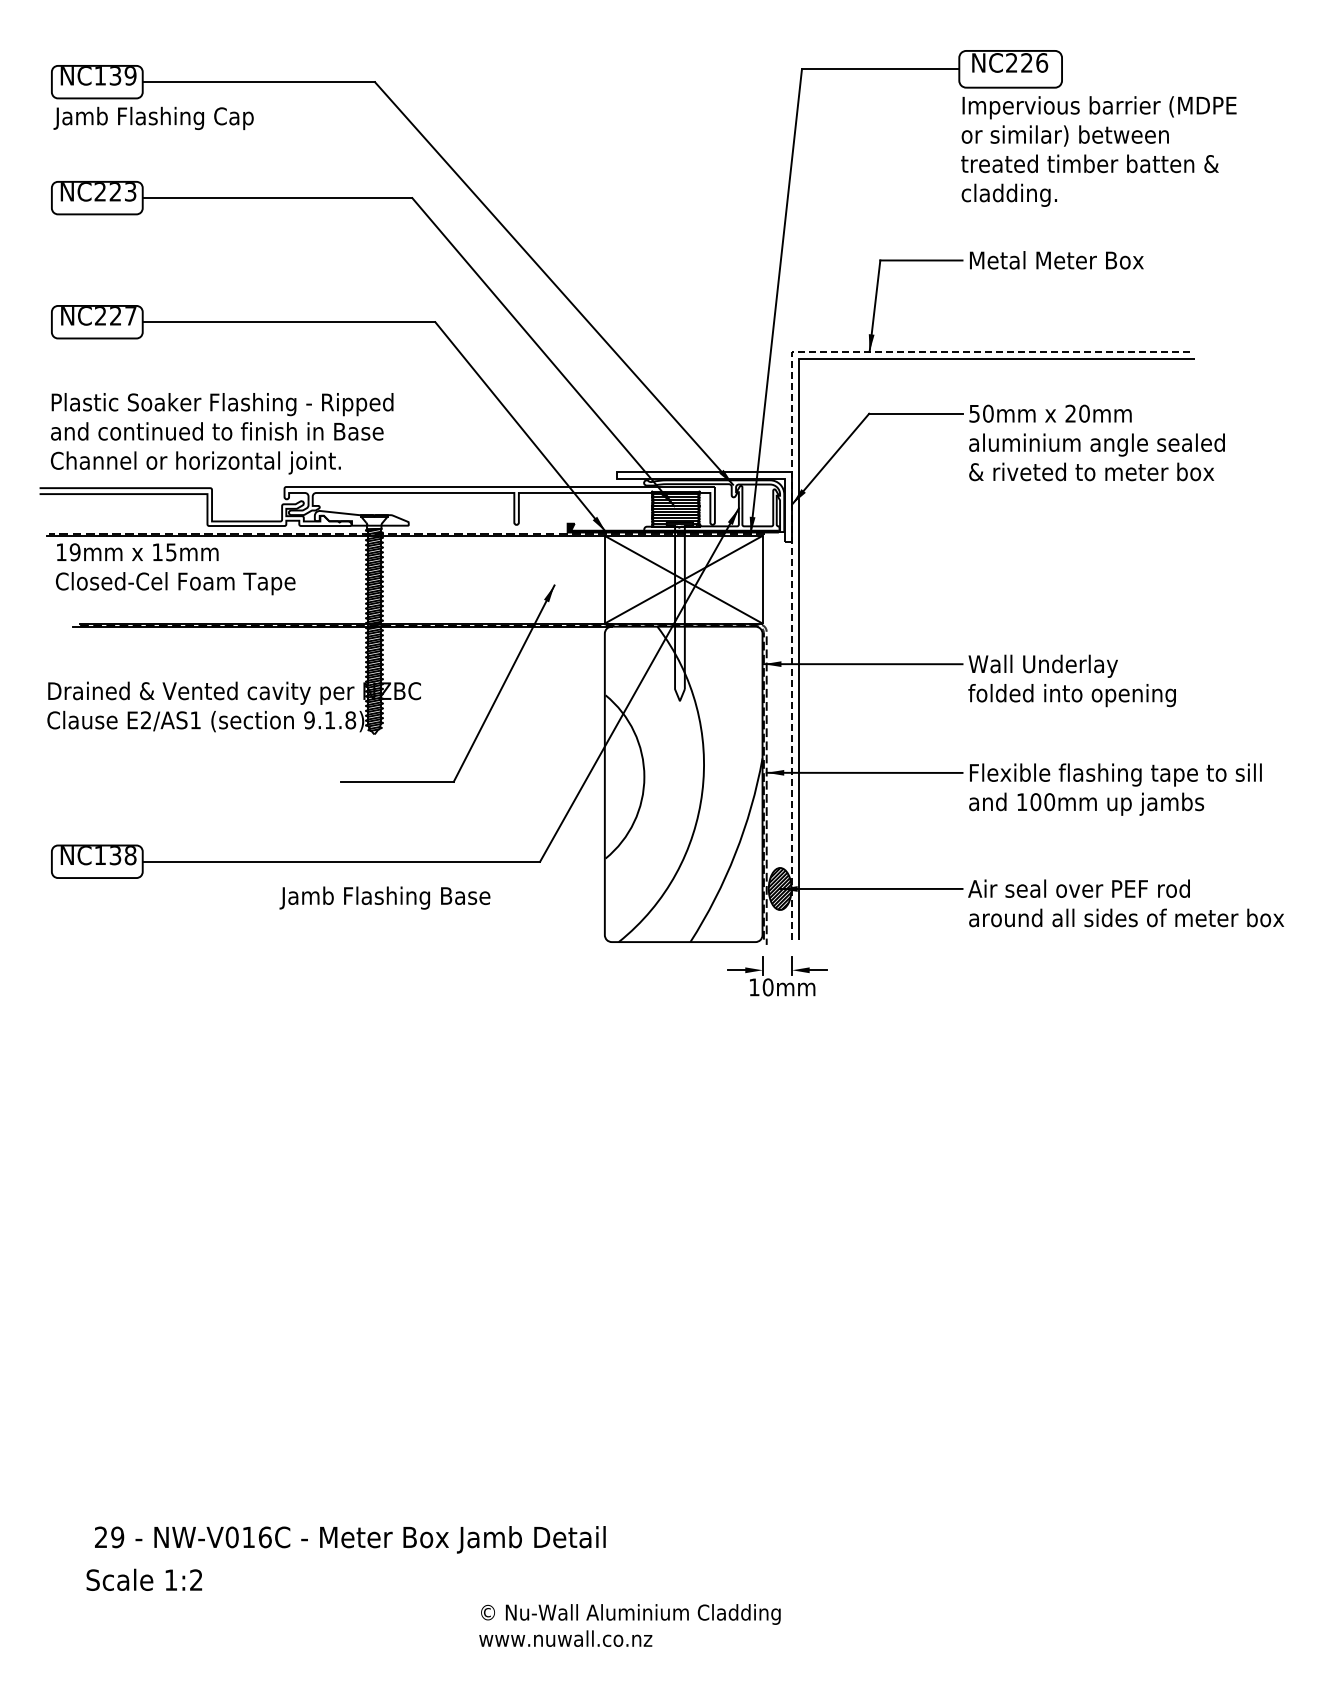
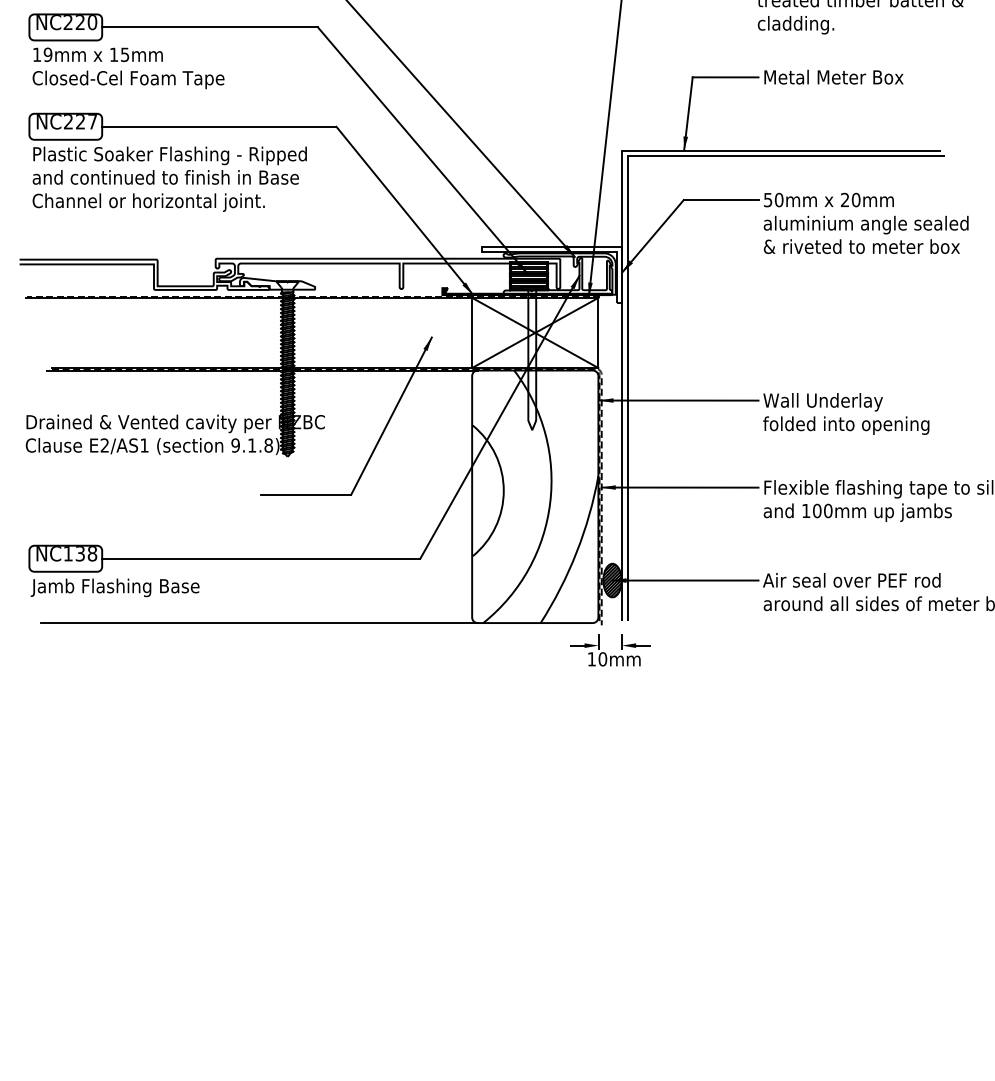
text: (130, 191) -> (92, 22), NC223 -> NC220
text: (222, 433) -> (170, 179), moved
line: (792, 446) -> (622, 226), dashed -> solid
text: (175, 569) -> (128, 68), moved
text: (384, 897) -> (114, 587), moved
line: (338, 942) -> (258, 623), added

